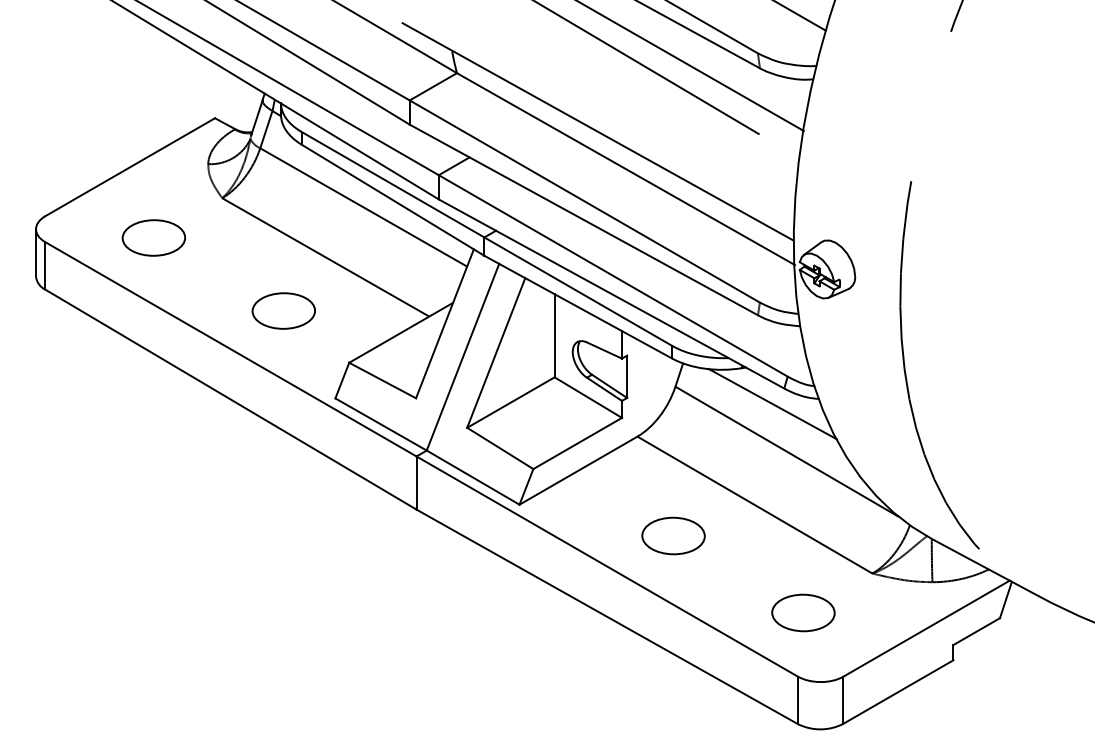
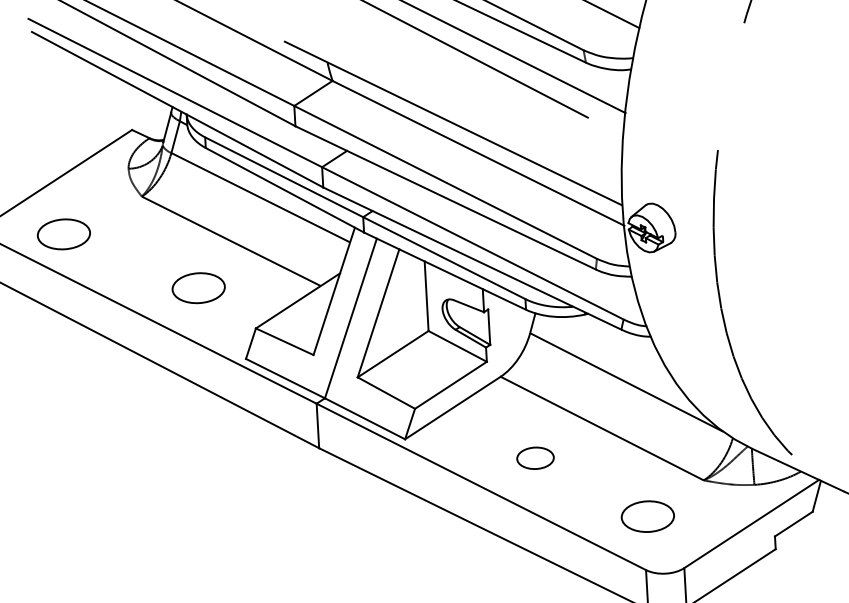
part: (153, 237) -> (63, 233), moved
line: (772, 403) -> (612, 342), removed
part: (673, 535) -> (535, 457), size x0.7

